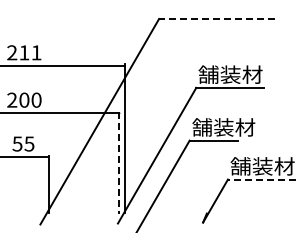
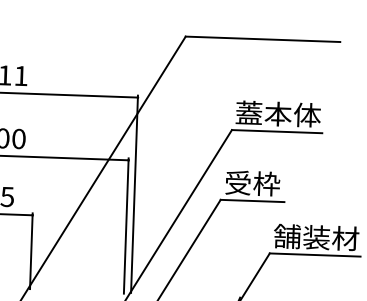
line: (216, 18) -> (262, 38), dashed -> solid
text: (230, 74) -> (278, 113), 舗装材 -> 蓋本体
text: (223, 127) -> (266, 183), 舗装材 -> 受枠
line: (119, 162) -> (126, 225), dashed -> solid
line: (261, 179) -> (314, 254), dashed -> solid

